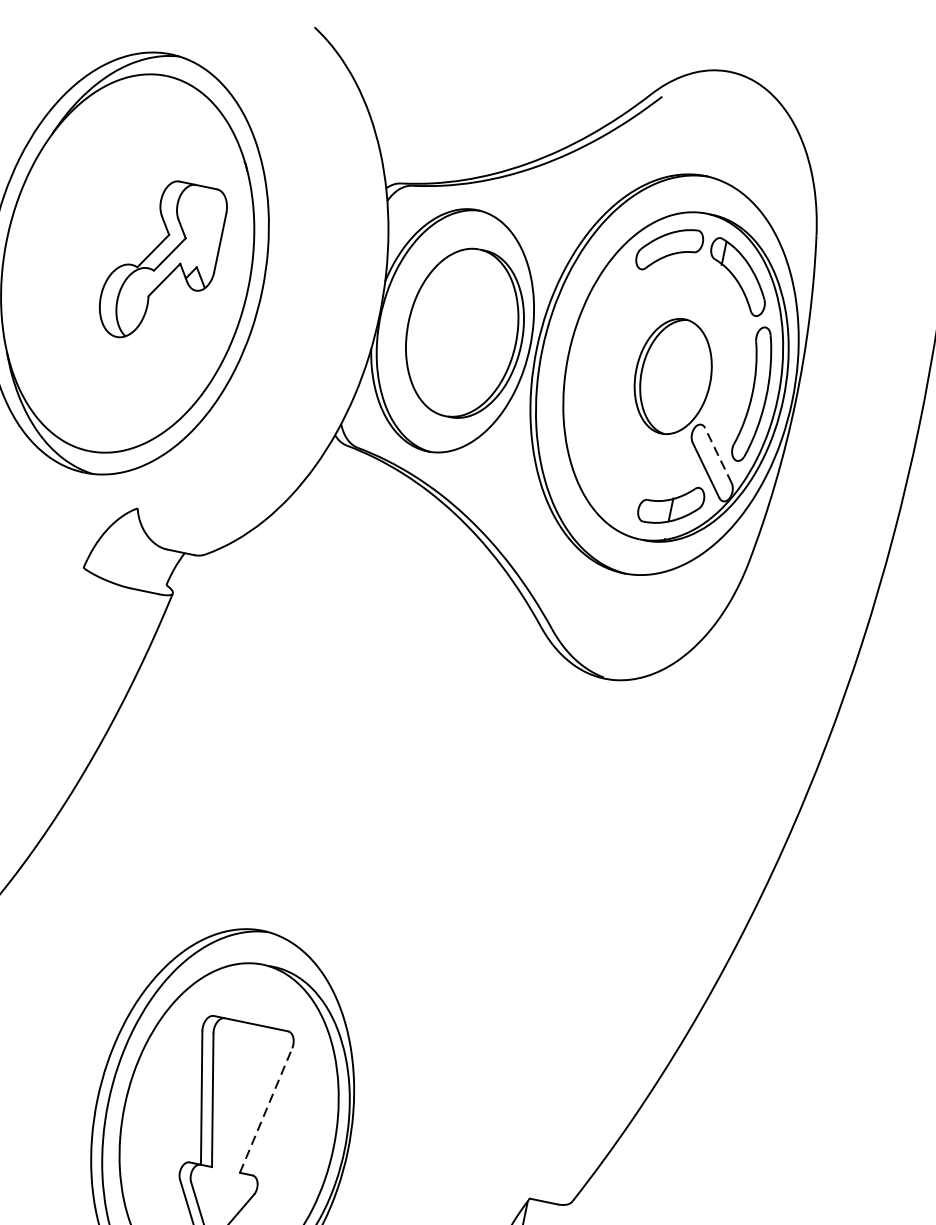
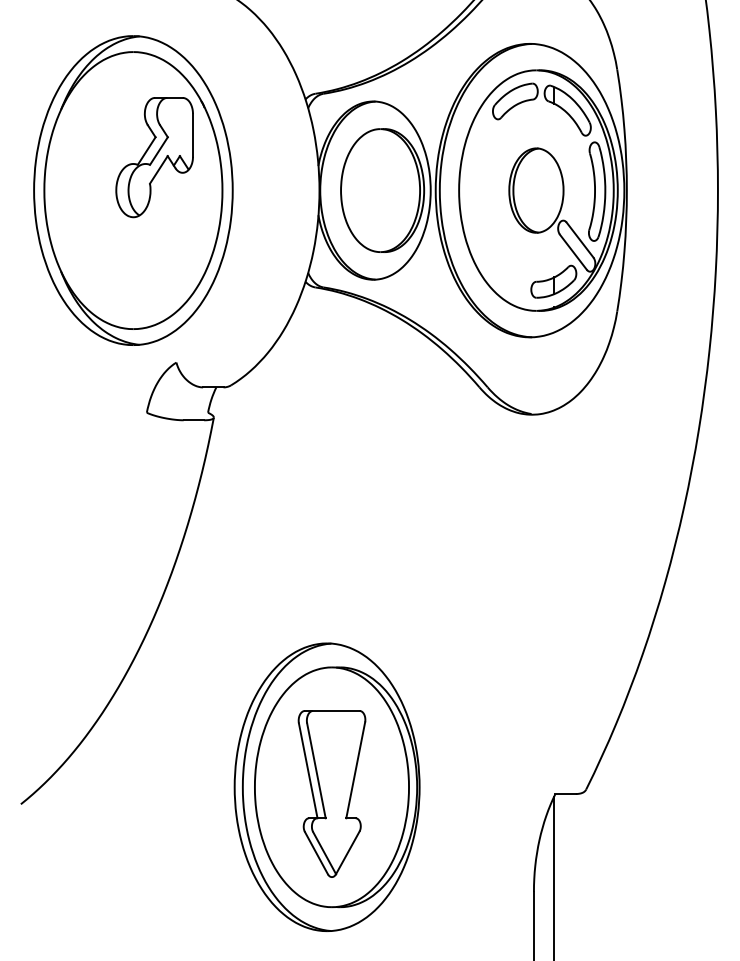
part: (162, 261) -> (154, 157), moved
line: (717, 454) -> (579, 239), dashed -> solid
line: (265, 1110) -> (355, 770), dashed -> solid

